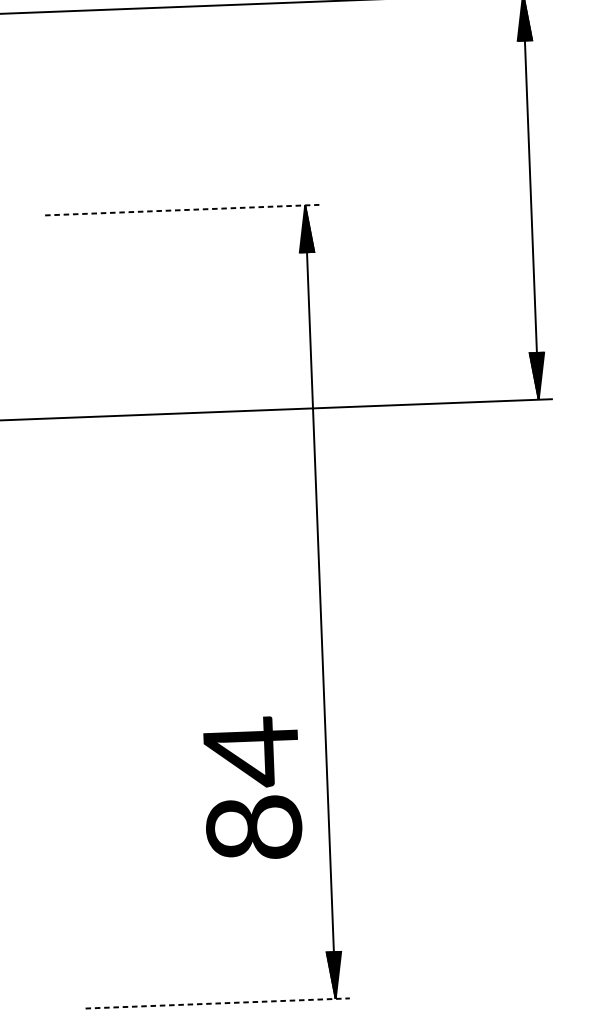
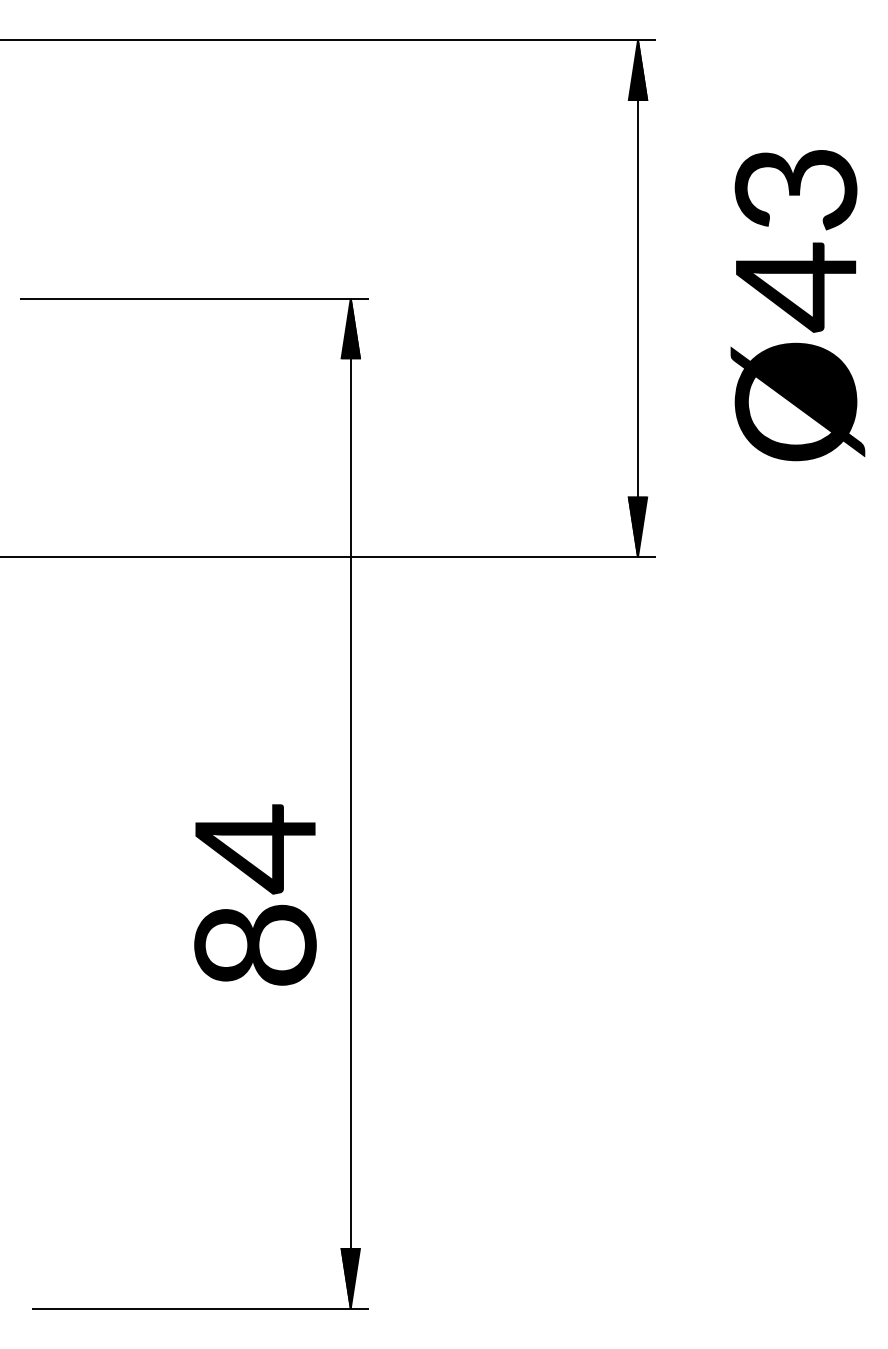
line: (182, 209) -> (194, 298), dashed -> solid
text: (252, 788) -> (255, 894), moved
line: (218, 1003) -> (201, 1308), dashed -> solid

